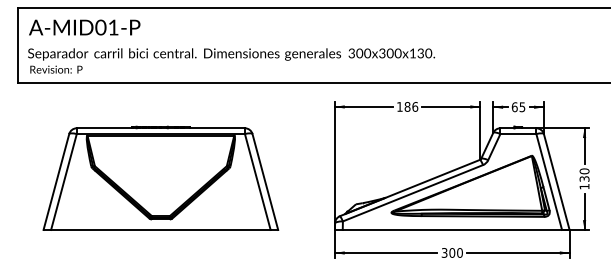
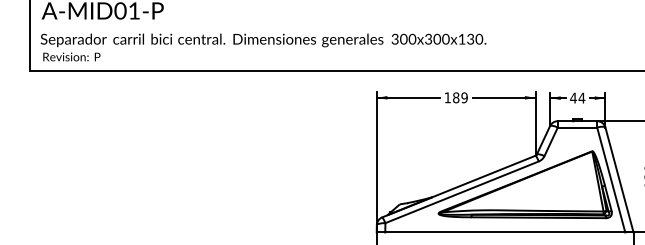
text: (415, 106) -> (464, 97), 186 -> 189
text: (518, 107) -> (577, 98), 65 -> 44
part: (160, 177) -> (185, 175), removed

